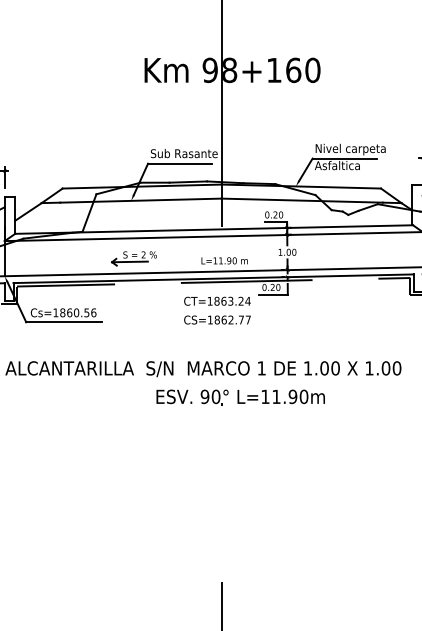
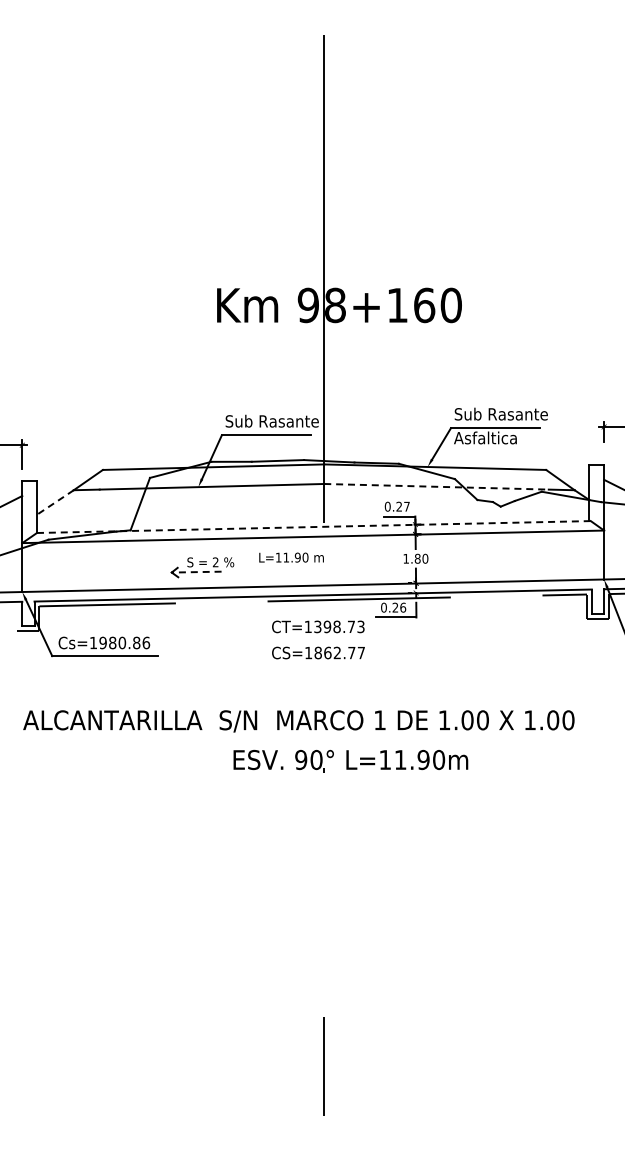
text: (350, 149) -> (503, 415), Nivel carpeta -> Sub Rasante
line: (302, 200) -> (437, 486), solid -> dashed
line: (27, 211) -> (54, 502), solid -> dashed
text: (280, 214) -> (406, 506), 0.20 -> 0.27
line: (213, 229) -> (313, 527), solid -> dashed
text: (288, 252) -> (417, 558), 1.00 -> 1.80
text: (224, 260) -> (291, 557), moved
line: (129, 262) -> (196, 572), solid -> dashed
text: (278, 287) -> (403, 607), 0.20 -> 0.26
text: (232, 300) -> (339, 626), CT=1863.24 -> CT=1398.73
text: (74, 312) -> (119, 642), Cs=1860.56 -> Cs=1980.86

